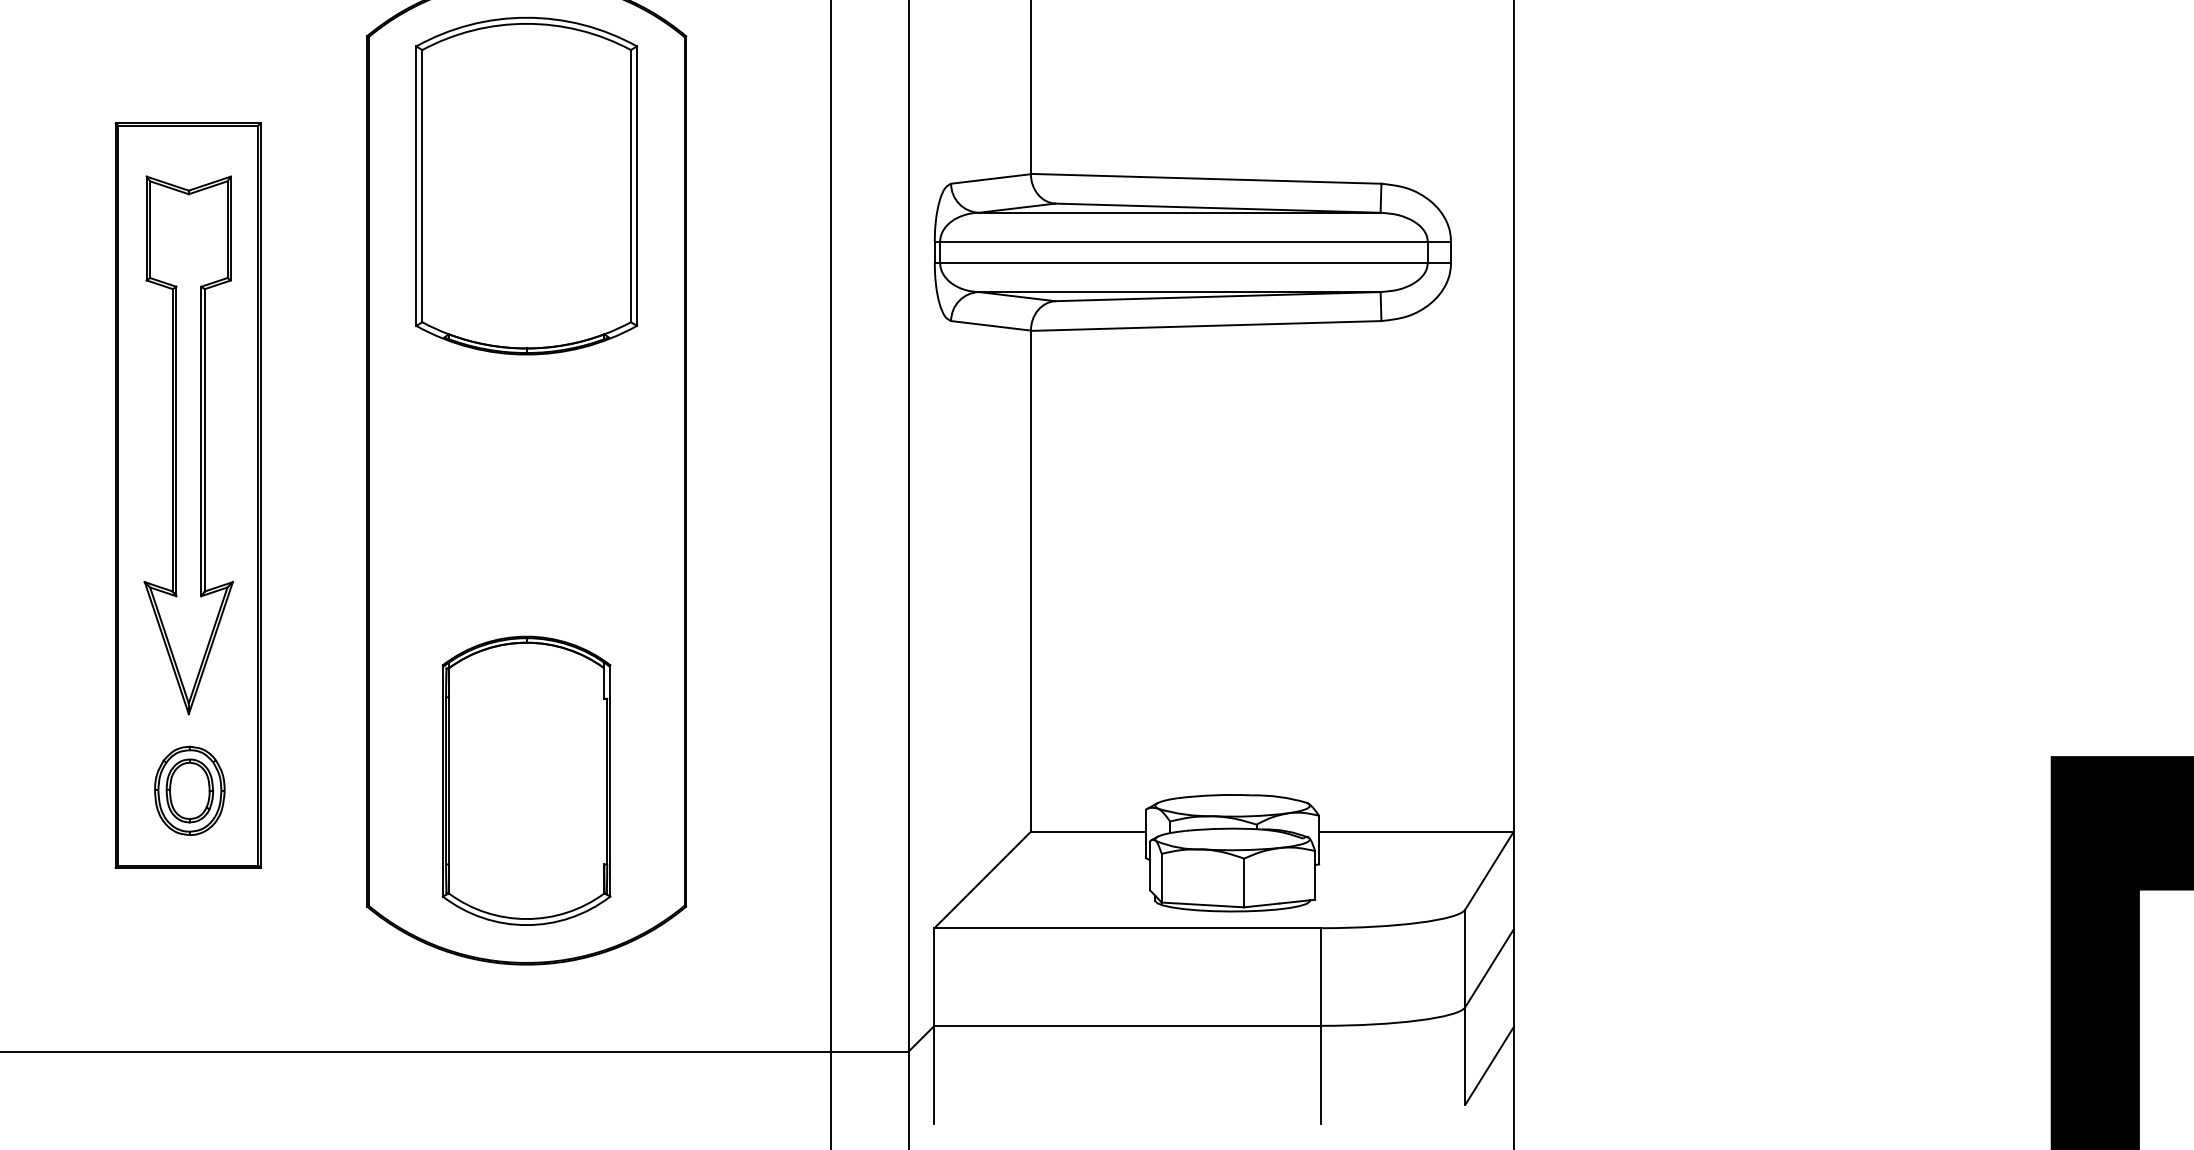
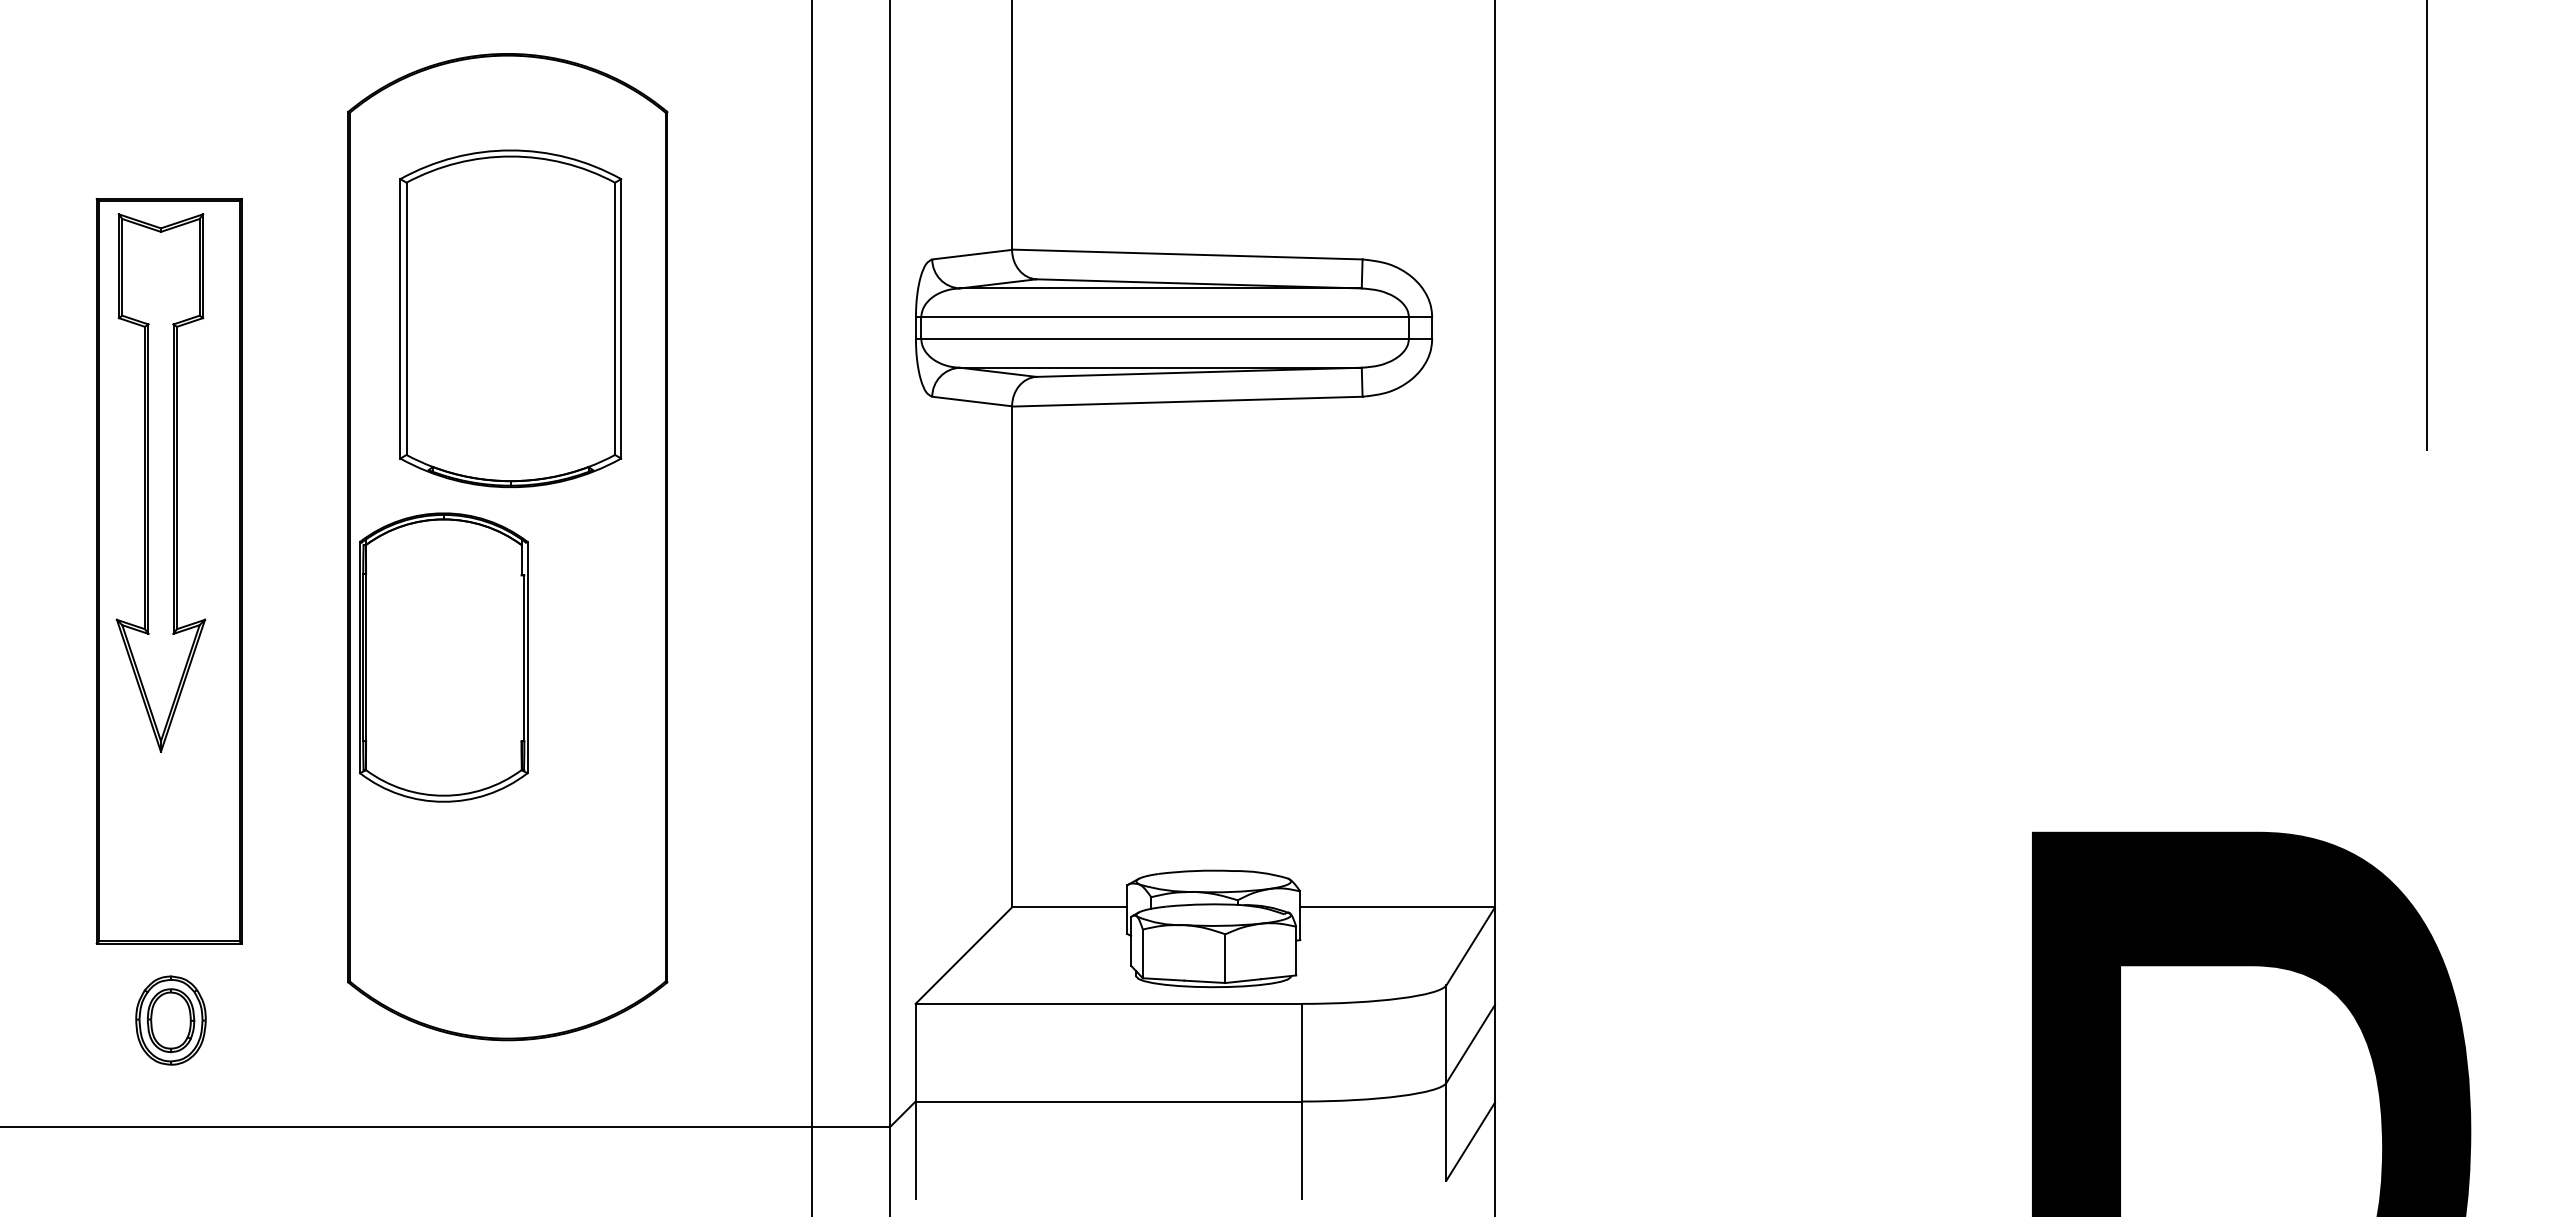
part: (526, 185) -> (510, 318), moved
part: (188, 444) -> (160, 482), moved
part: (526, 780) -> (443, 657), moved
part: (189, 790) -> (170, 1020), moved

